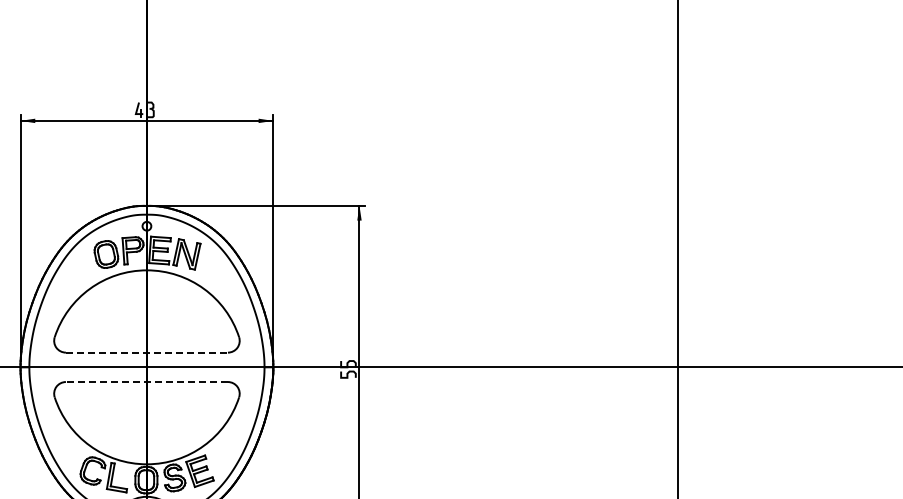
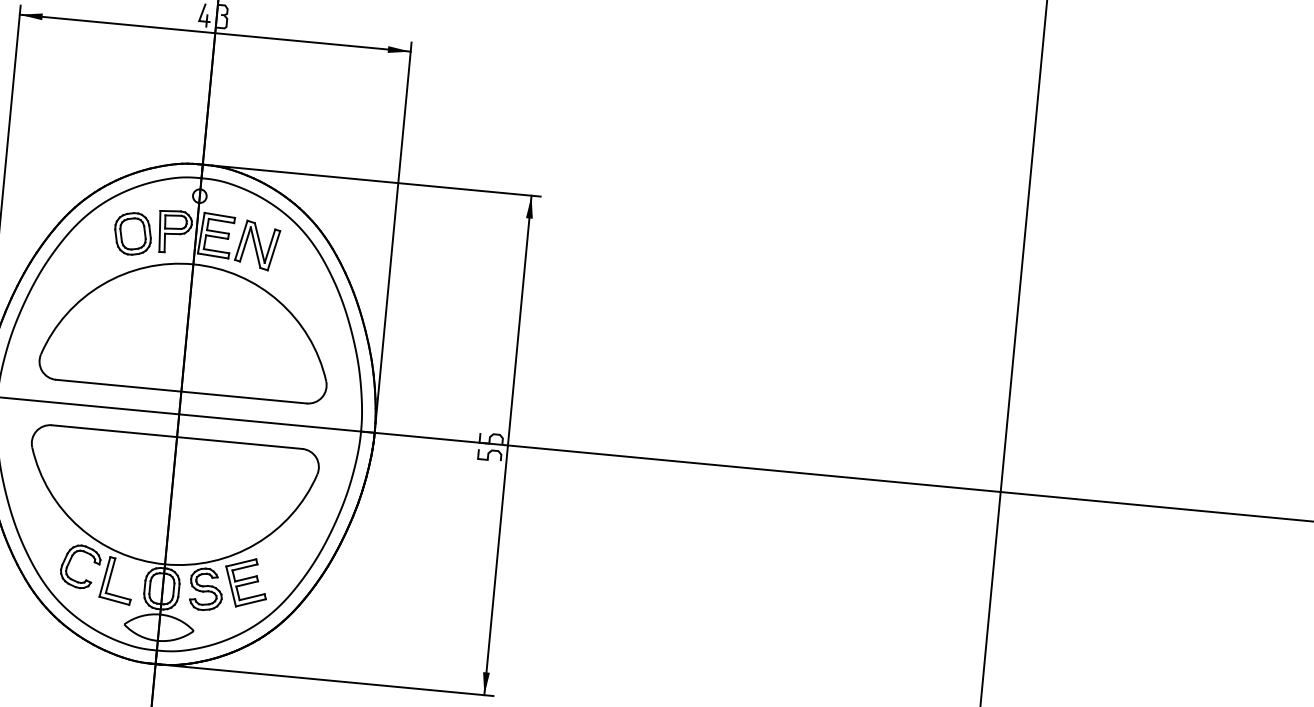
line: (147, 352) -> (182, 391), dashed -> solid
line: (146, 382) -> (176, 437), dashed -> solid

